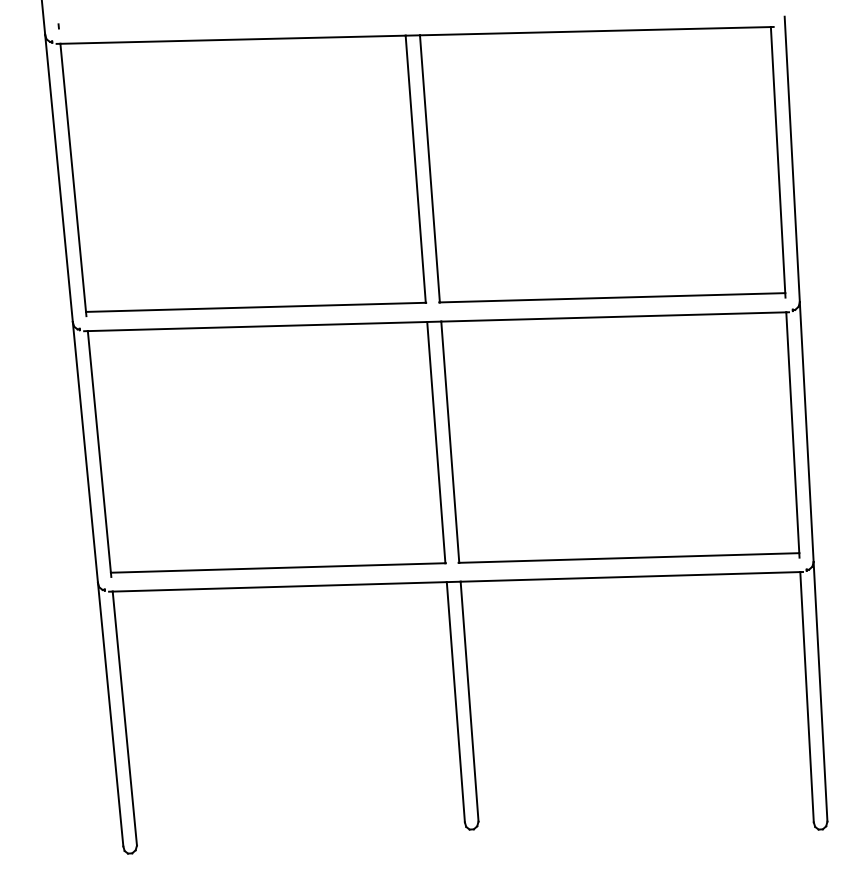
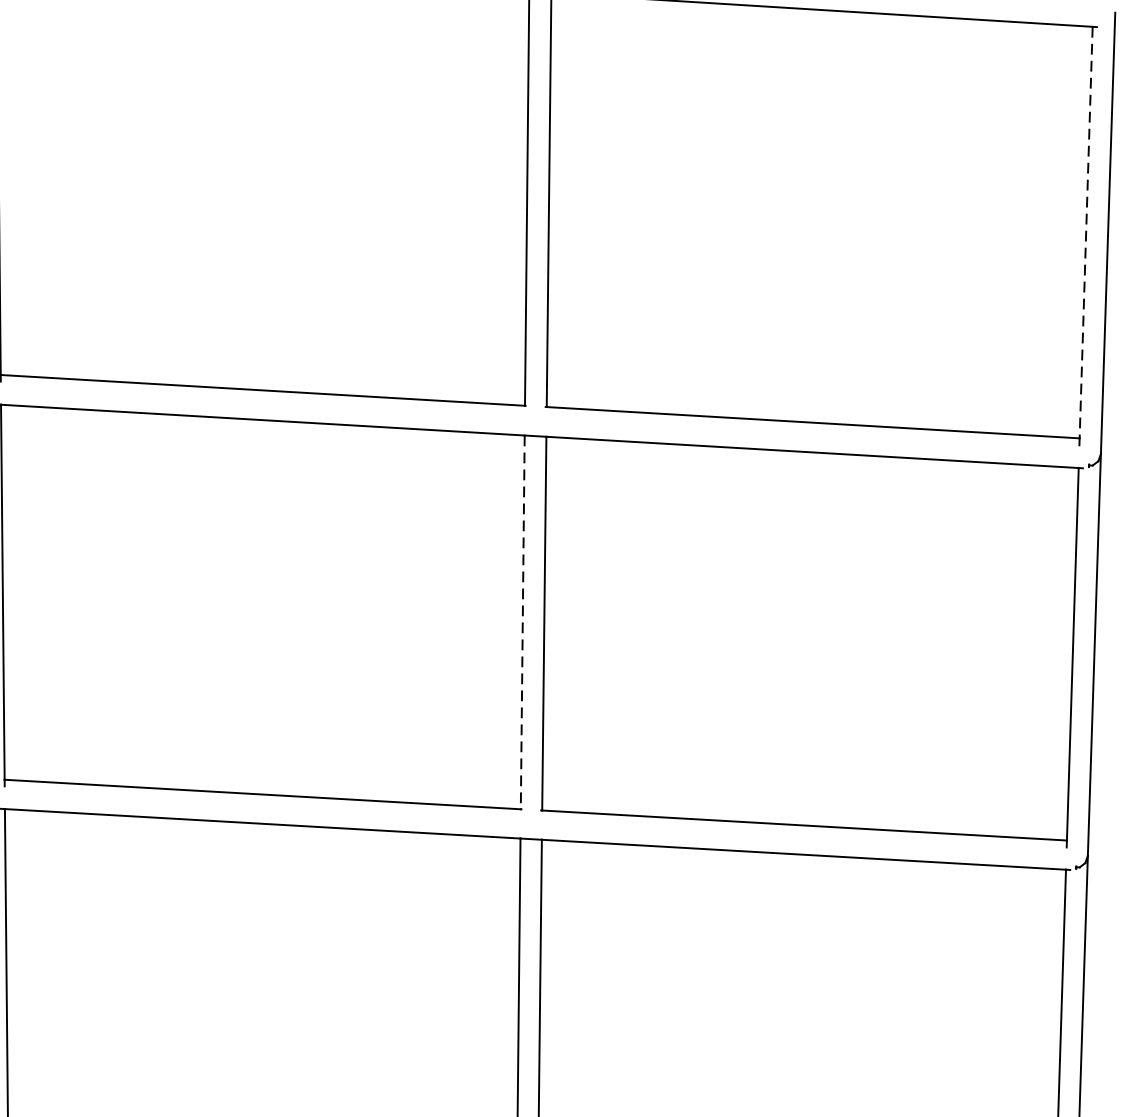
line: (778, 160) -> (1086, 233), solid -> dashed
line: (436, 442) -> (523, 622), solid -> dashed

